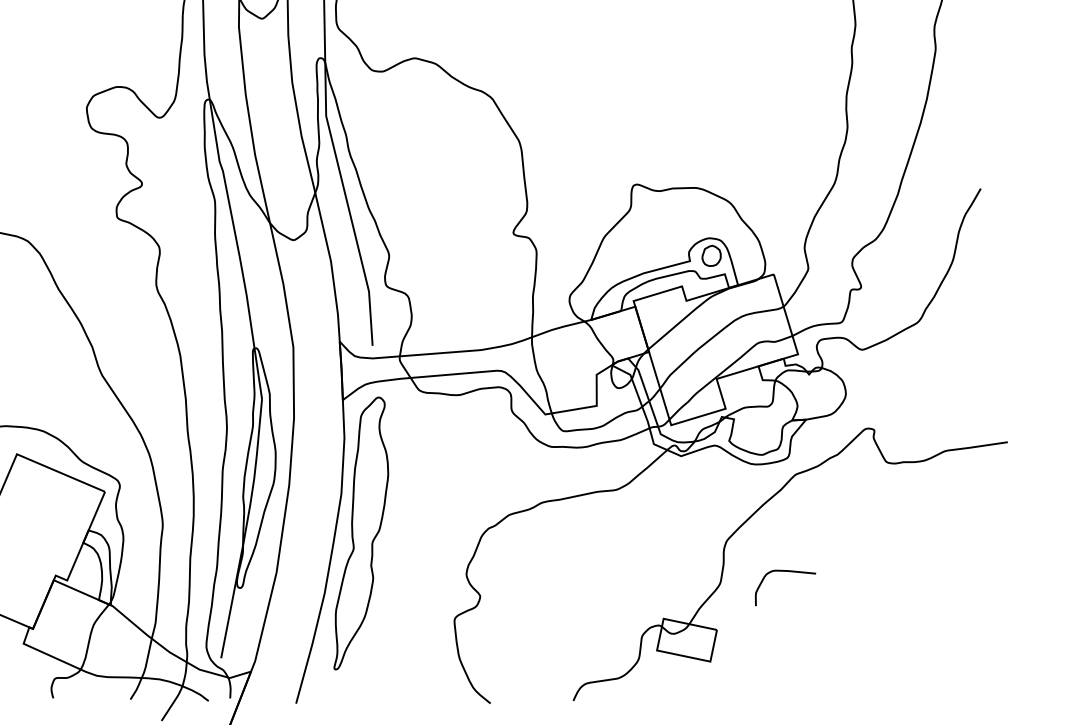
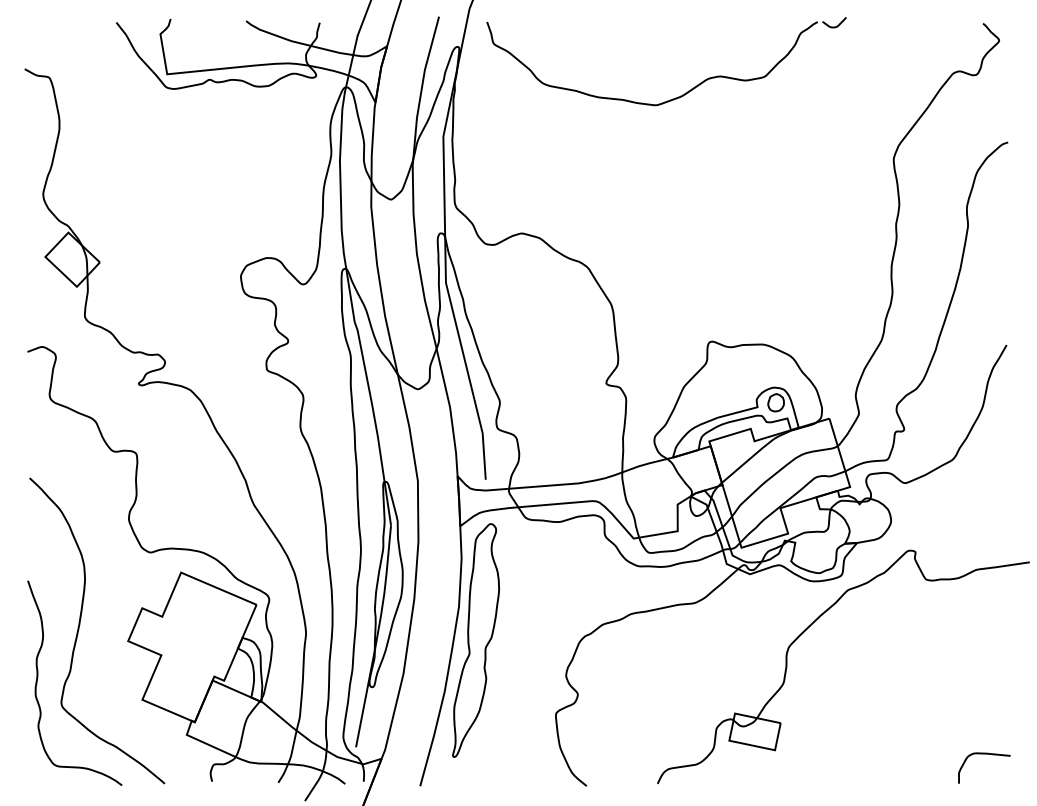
curve: (785, 572) -> (984, 754), moved

